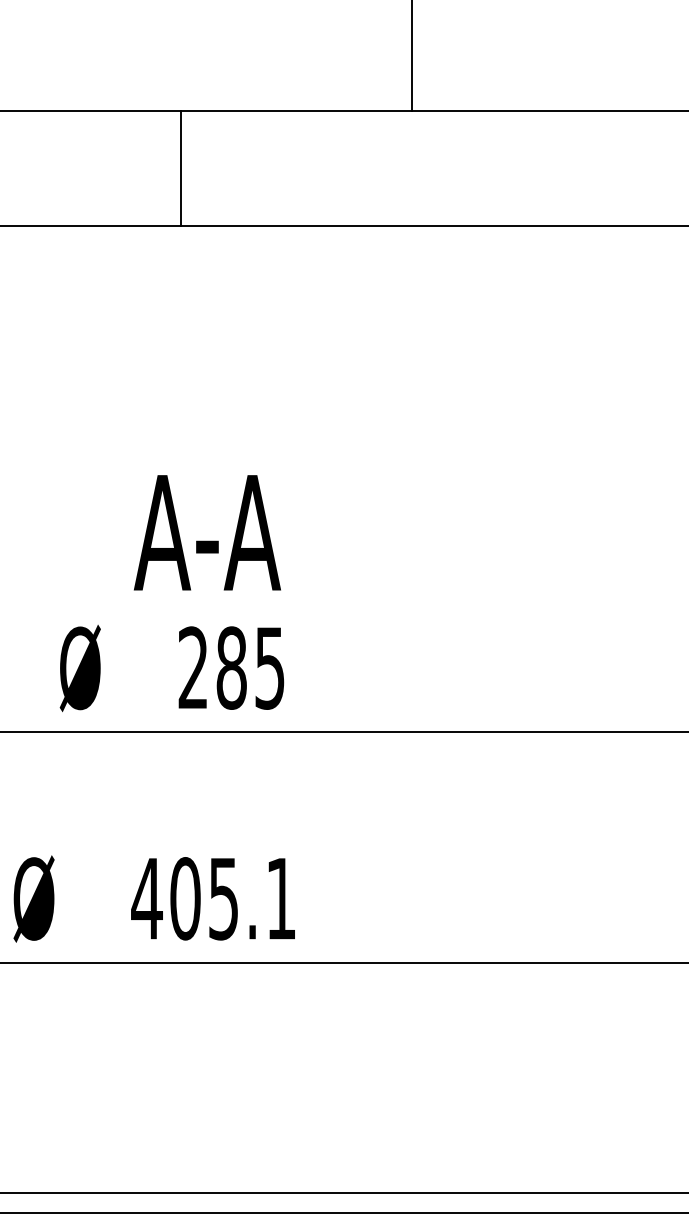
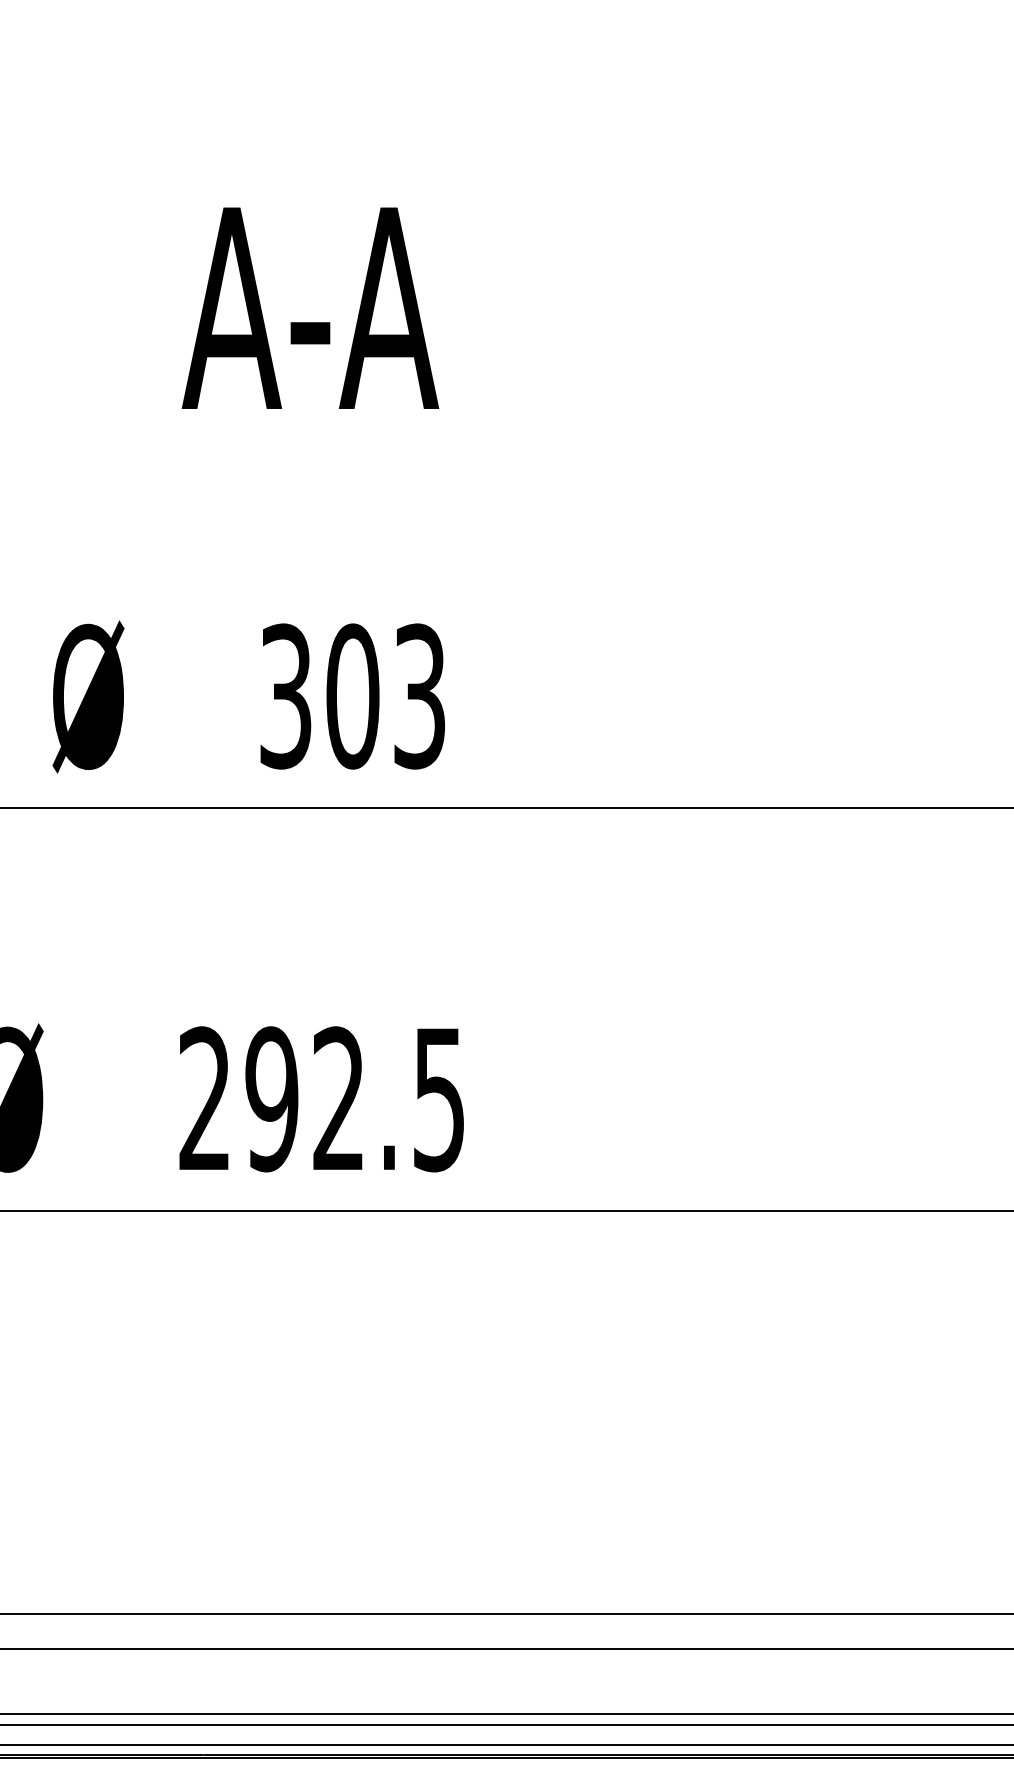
text: (207, 532) -> (310, 307), moved
text: (231, 667) -> (352, 695), 285 -> 303
text: (213, 898) -> (321, 1098), 405.1 -> 292.5

